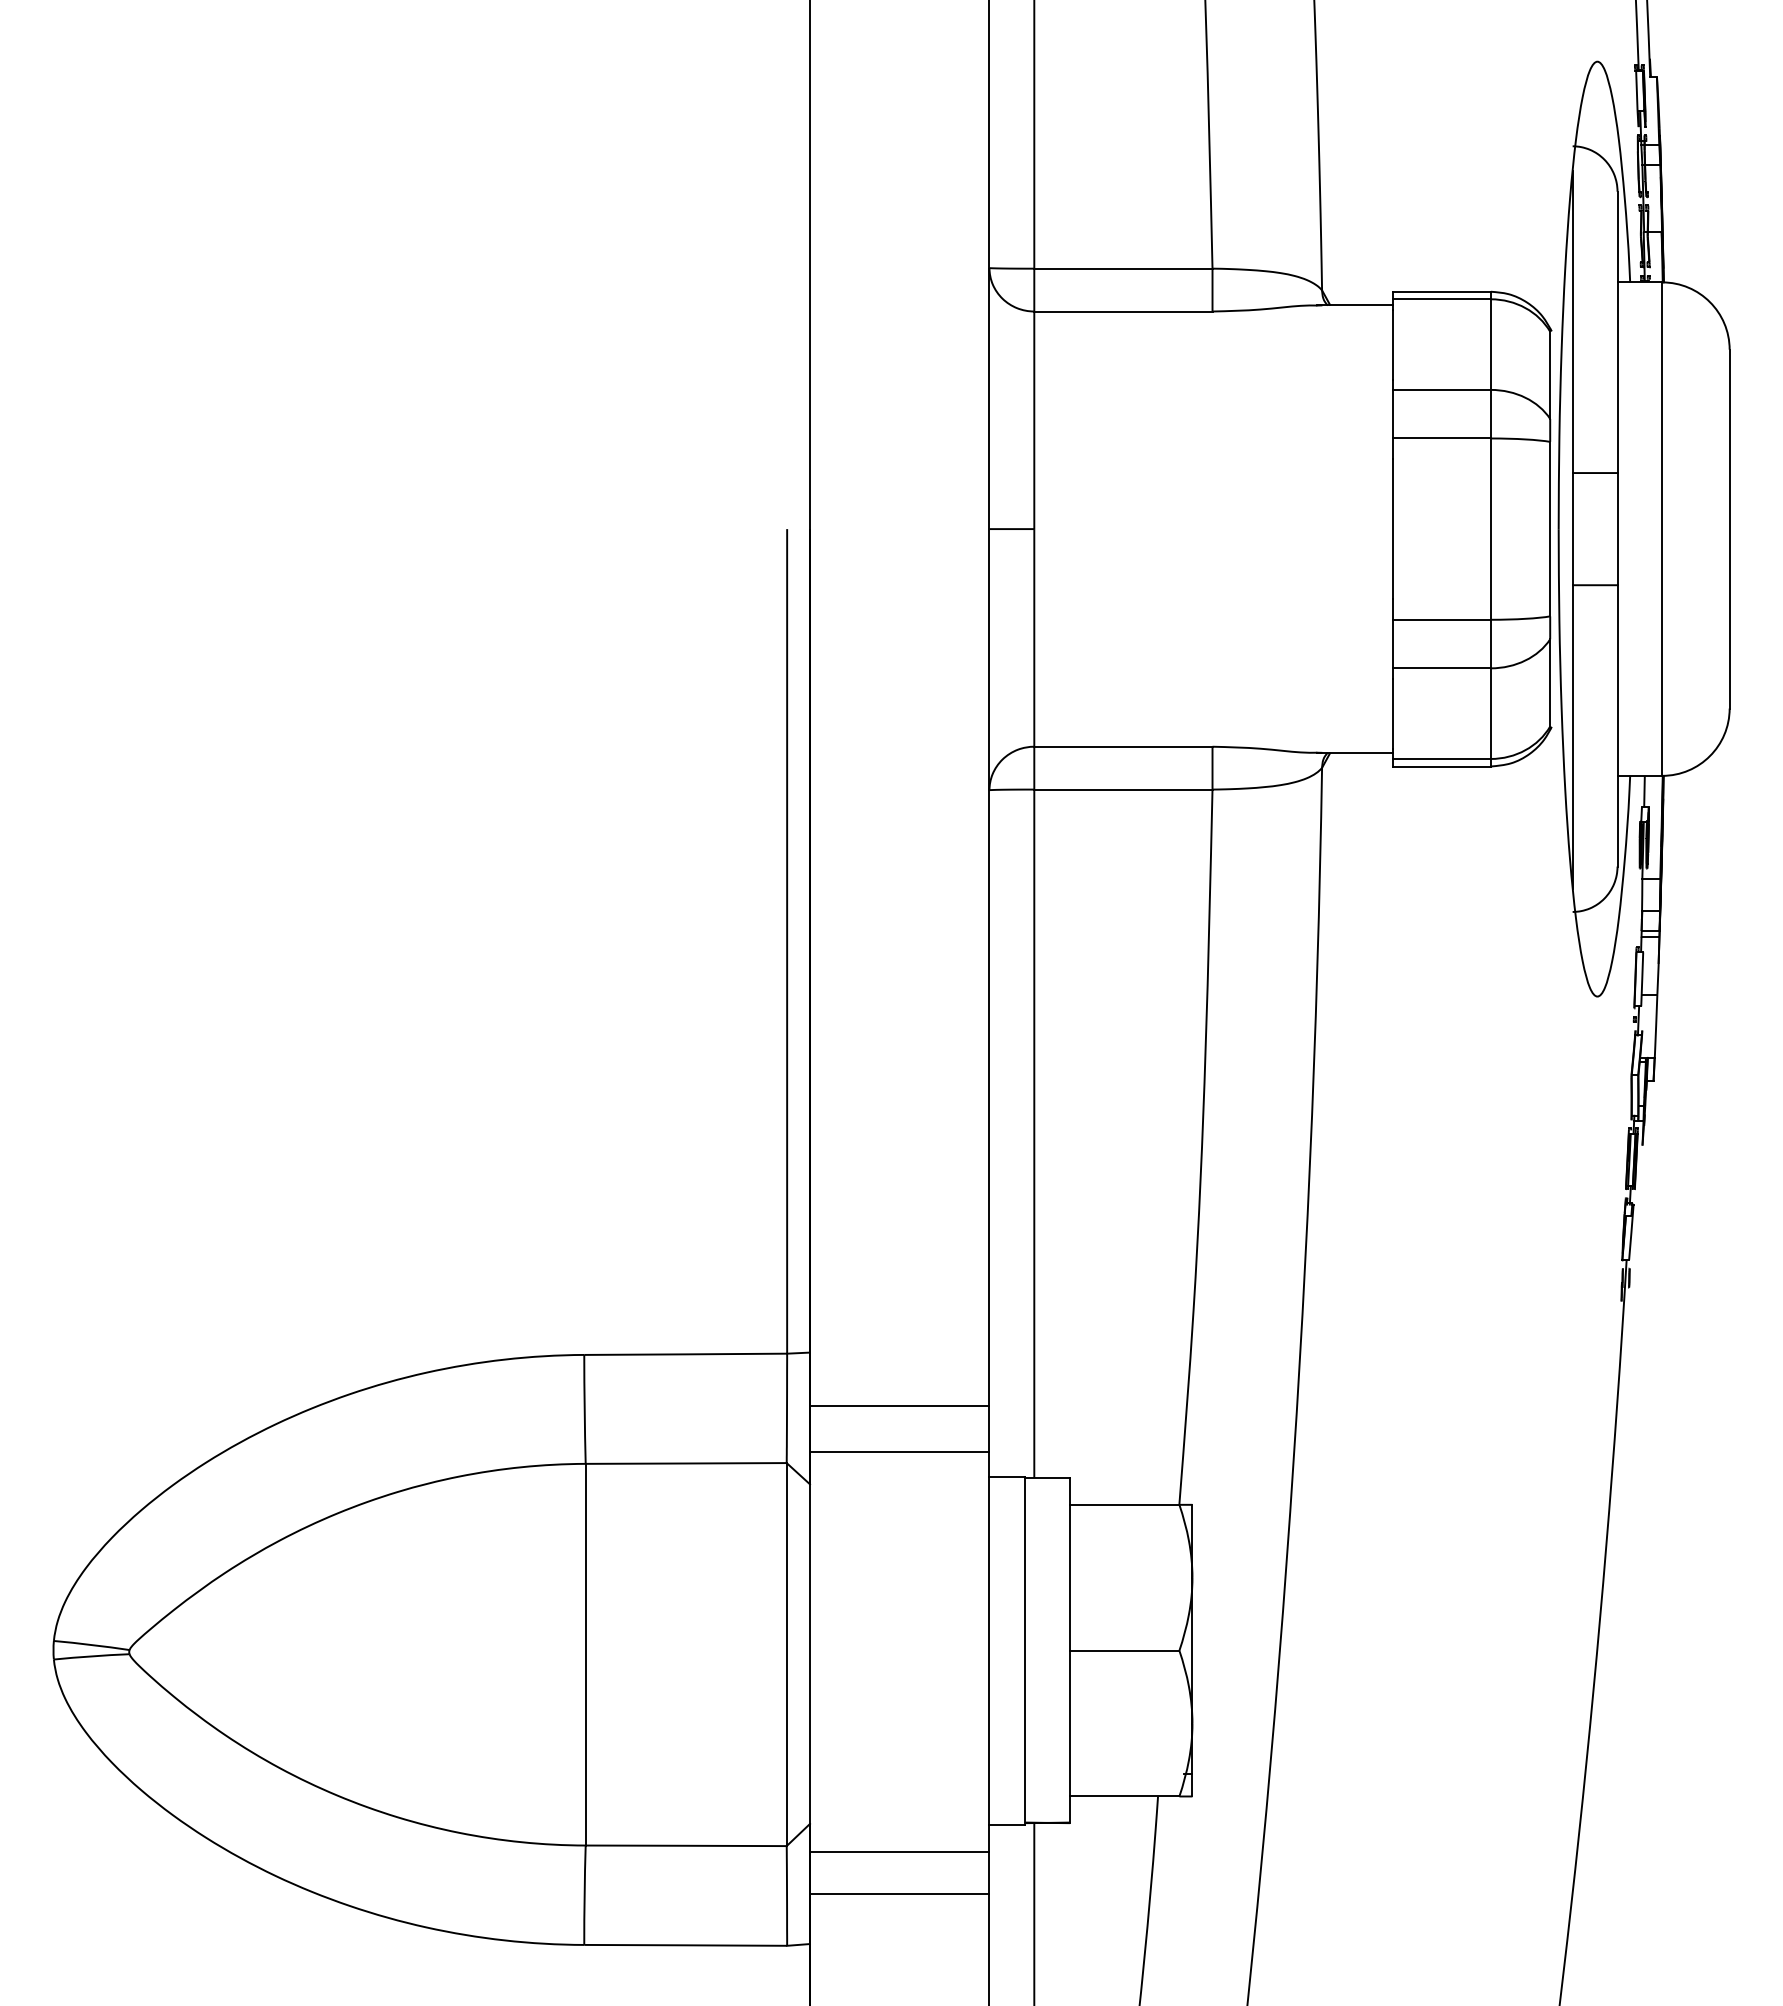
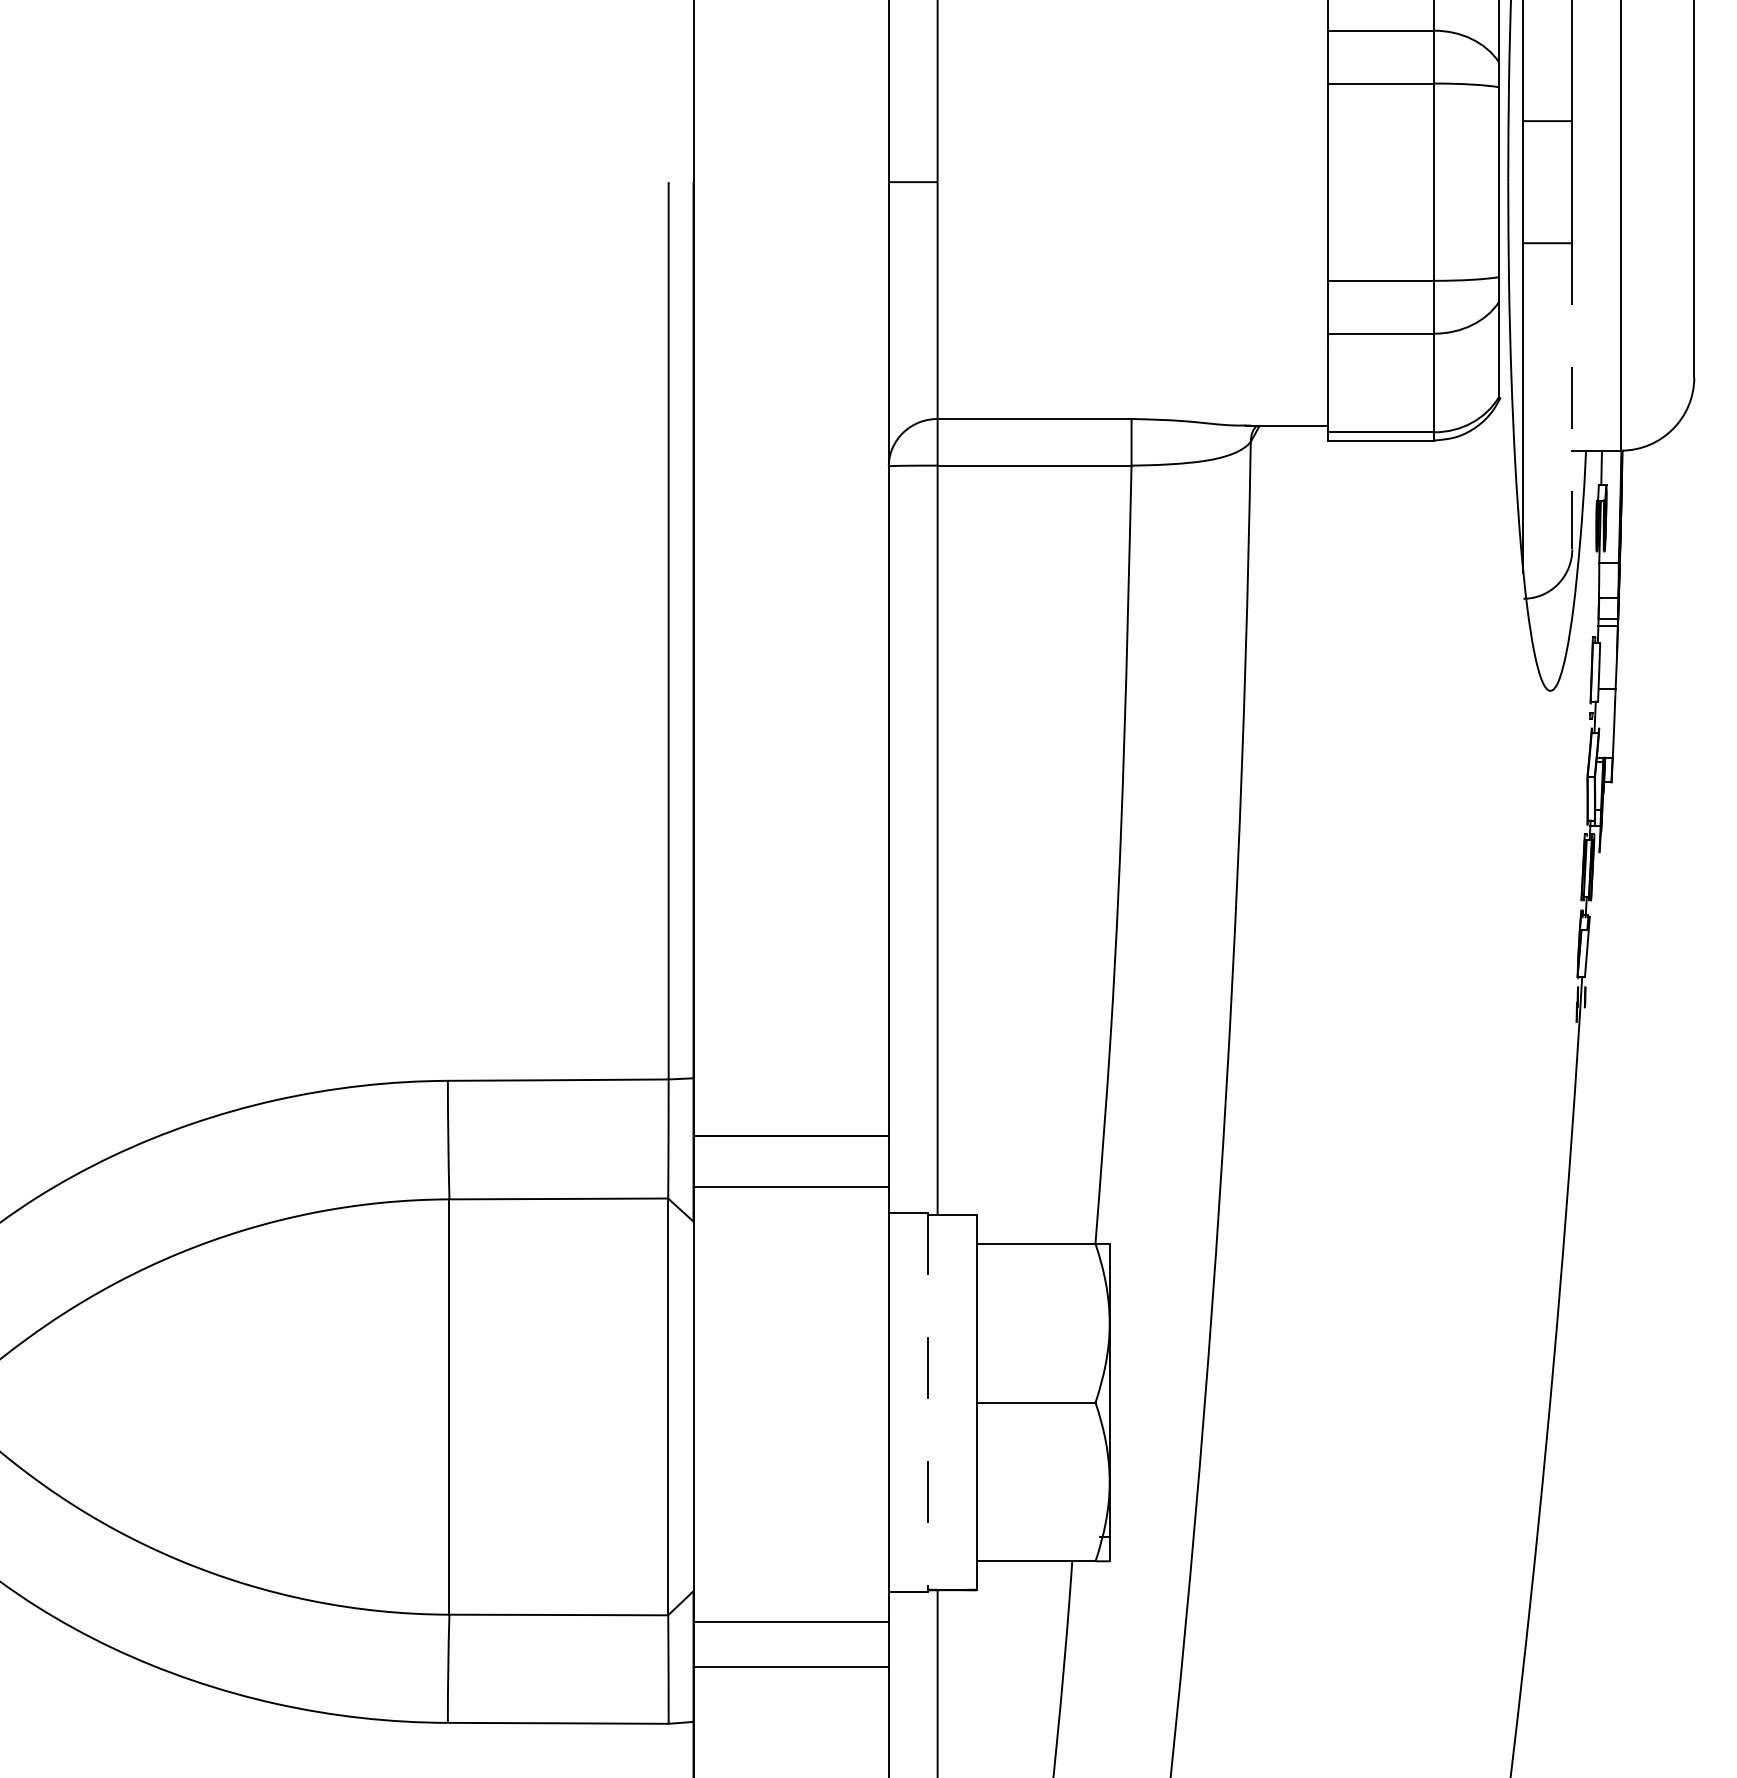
line: (1617, 725) -> (1572, 395), solid -> dashed
line: (1025, 1650) -> (928, 1402), solid -> dashed

